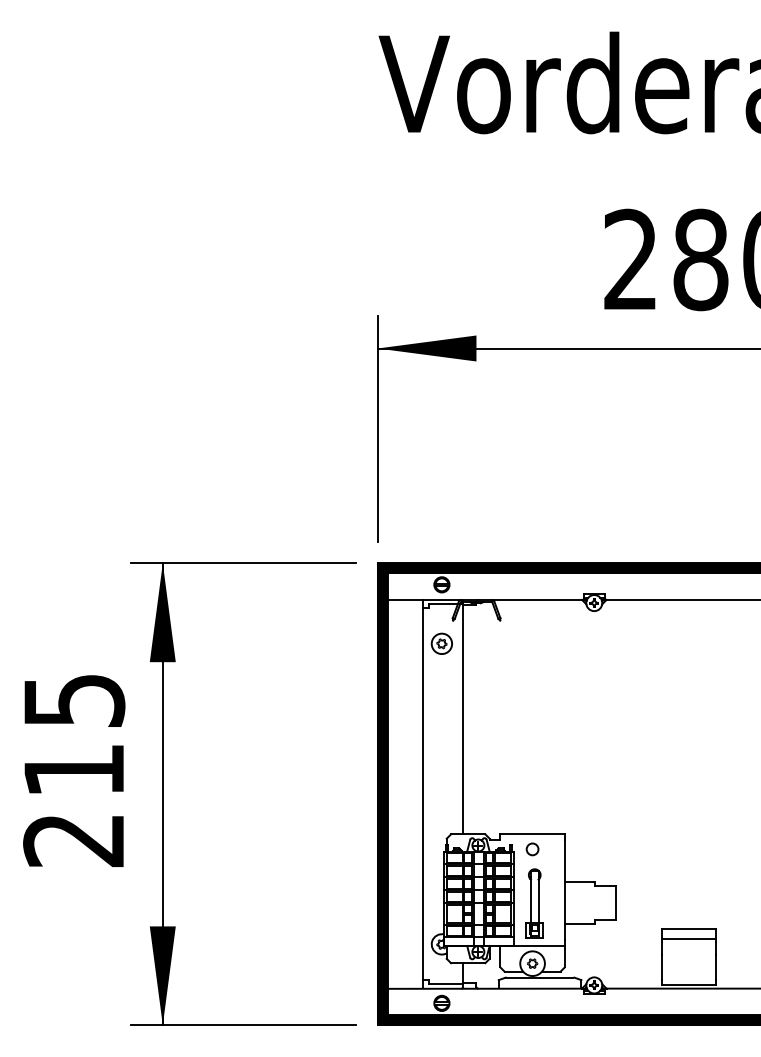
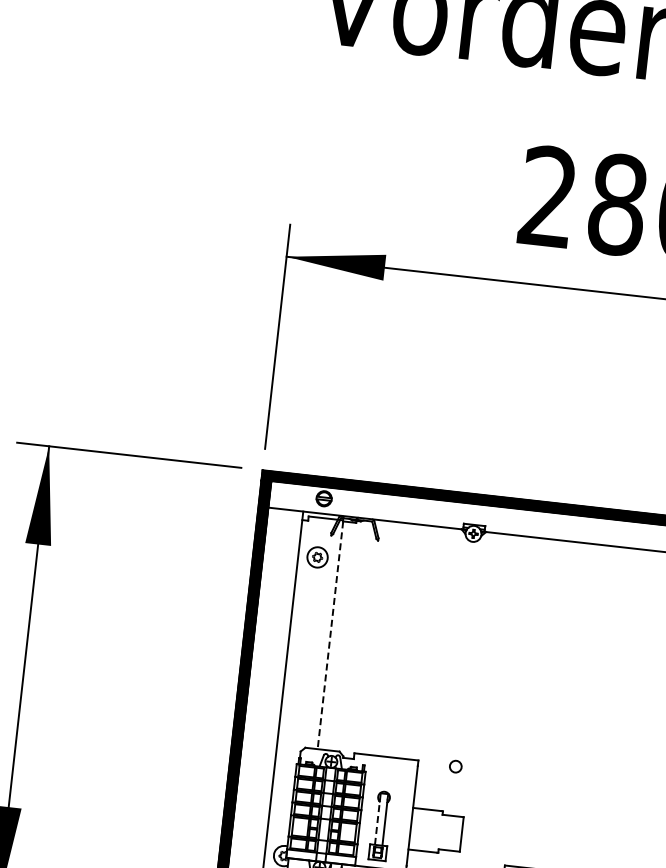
line: (463, 719) -> (330, 635), solid -> dashed
circle: (532, 849) -> (455, 766), moved
line: (530, 899) -> (377, 821), solid -> dashed

